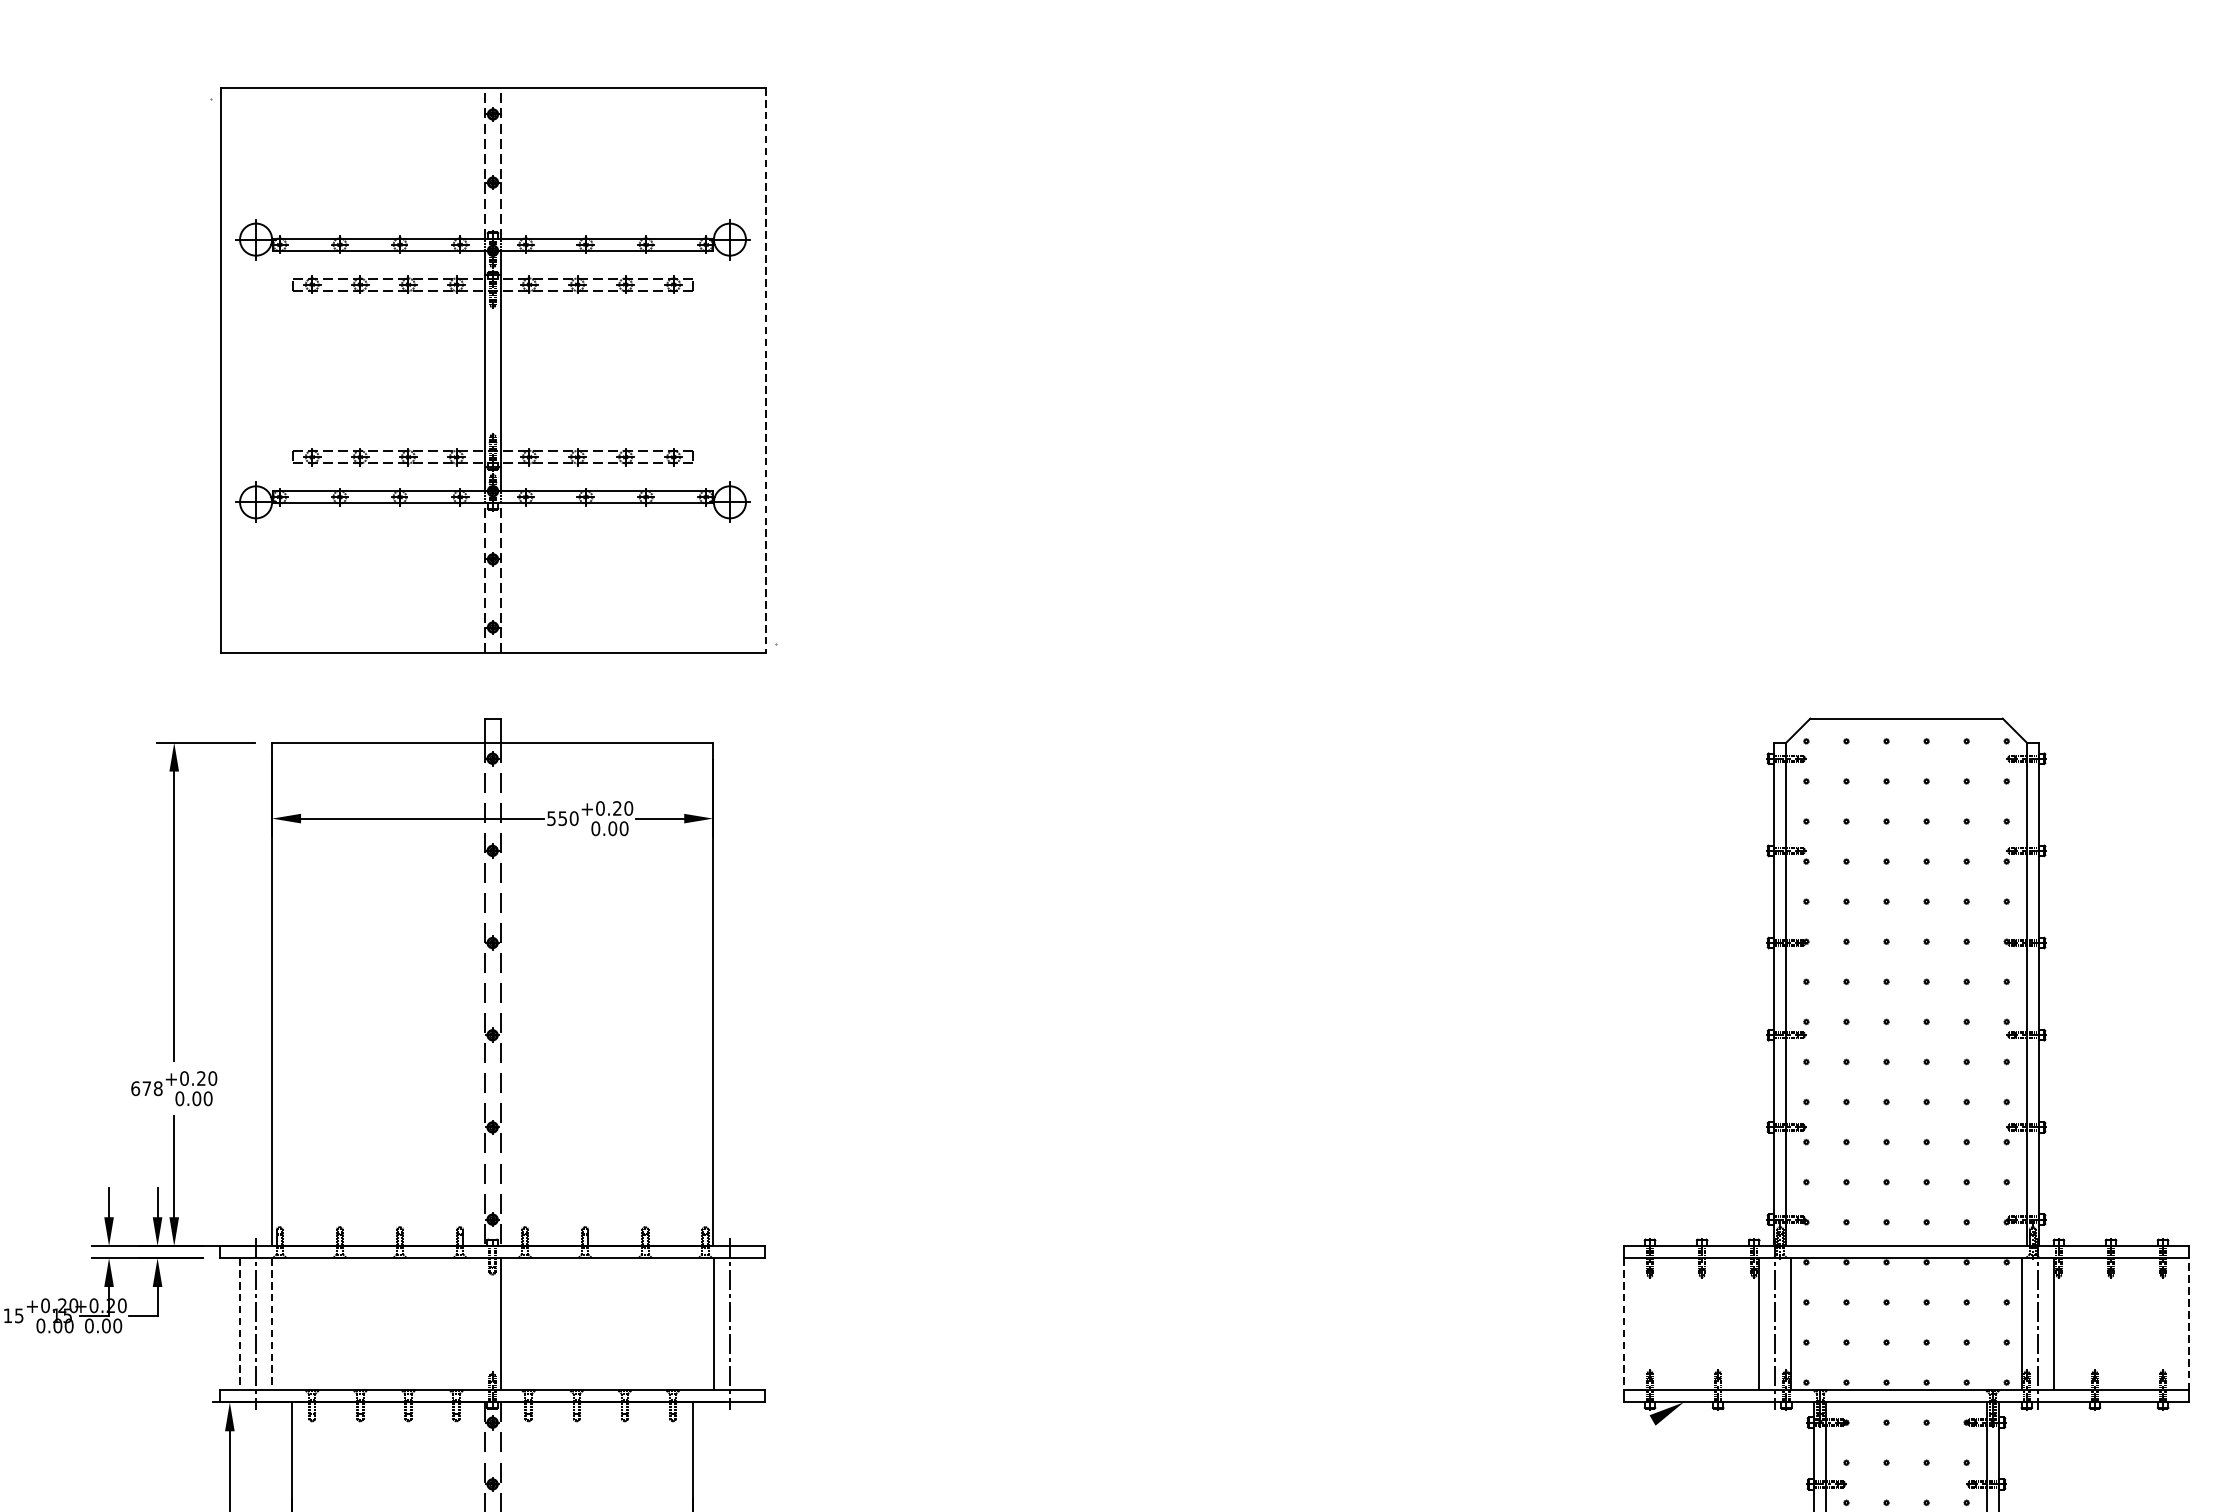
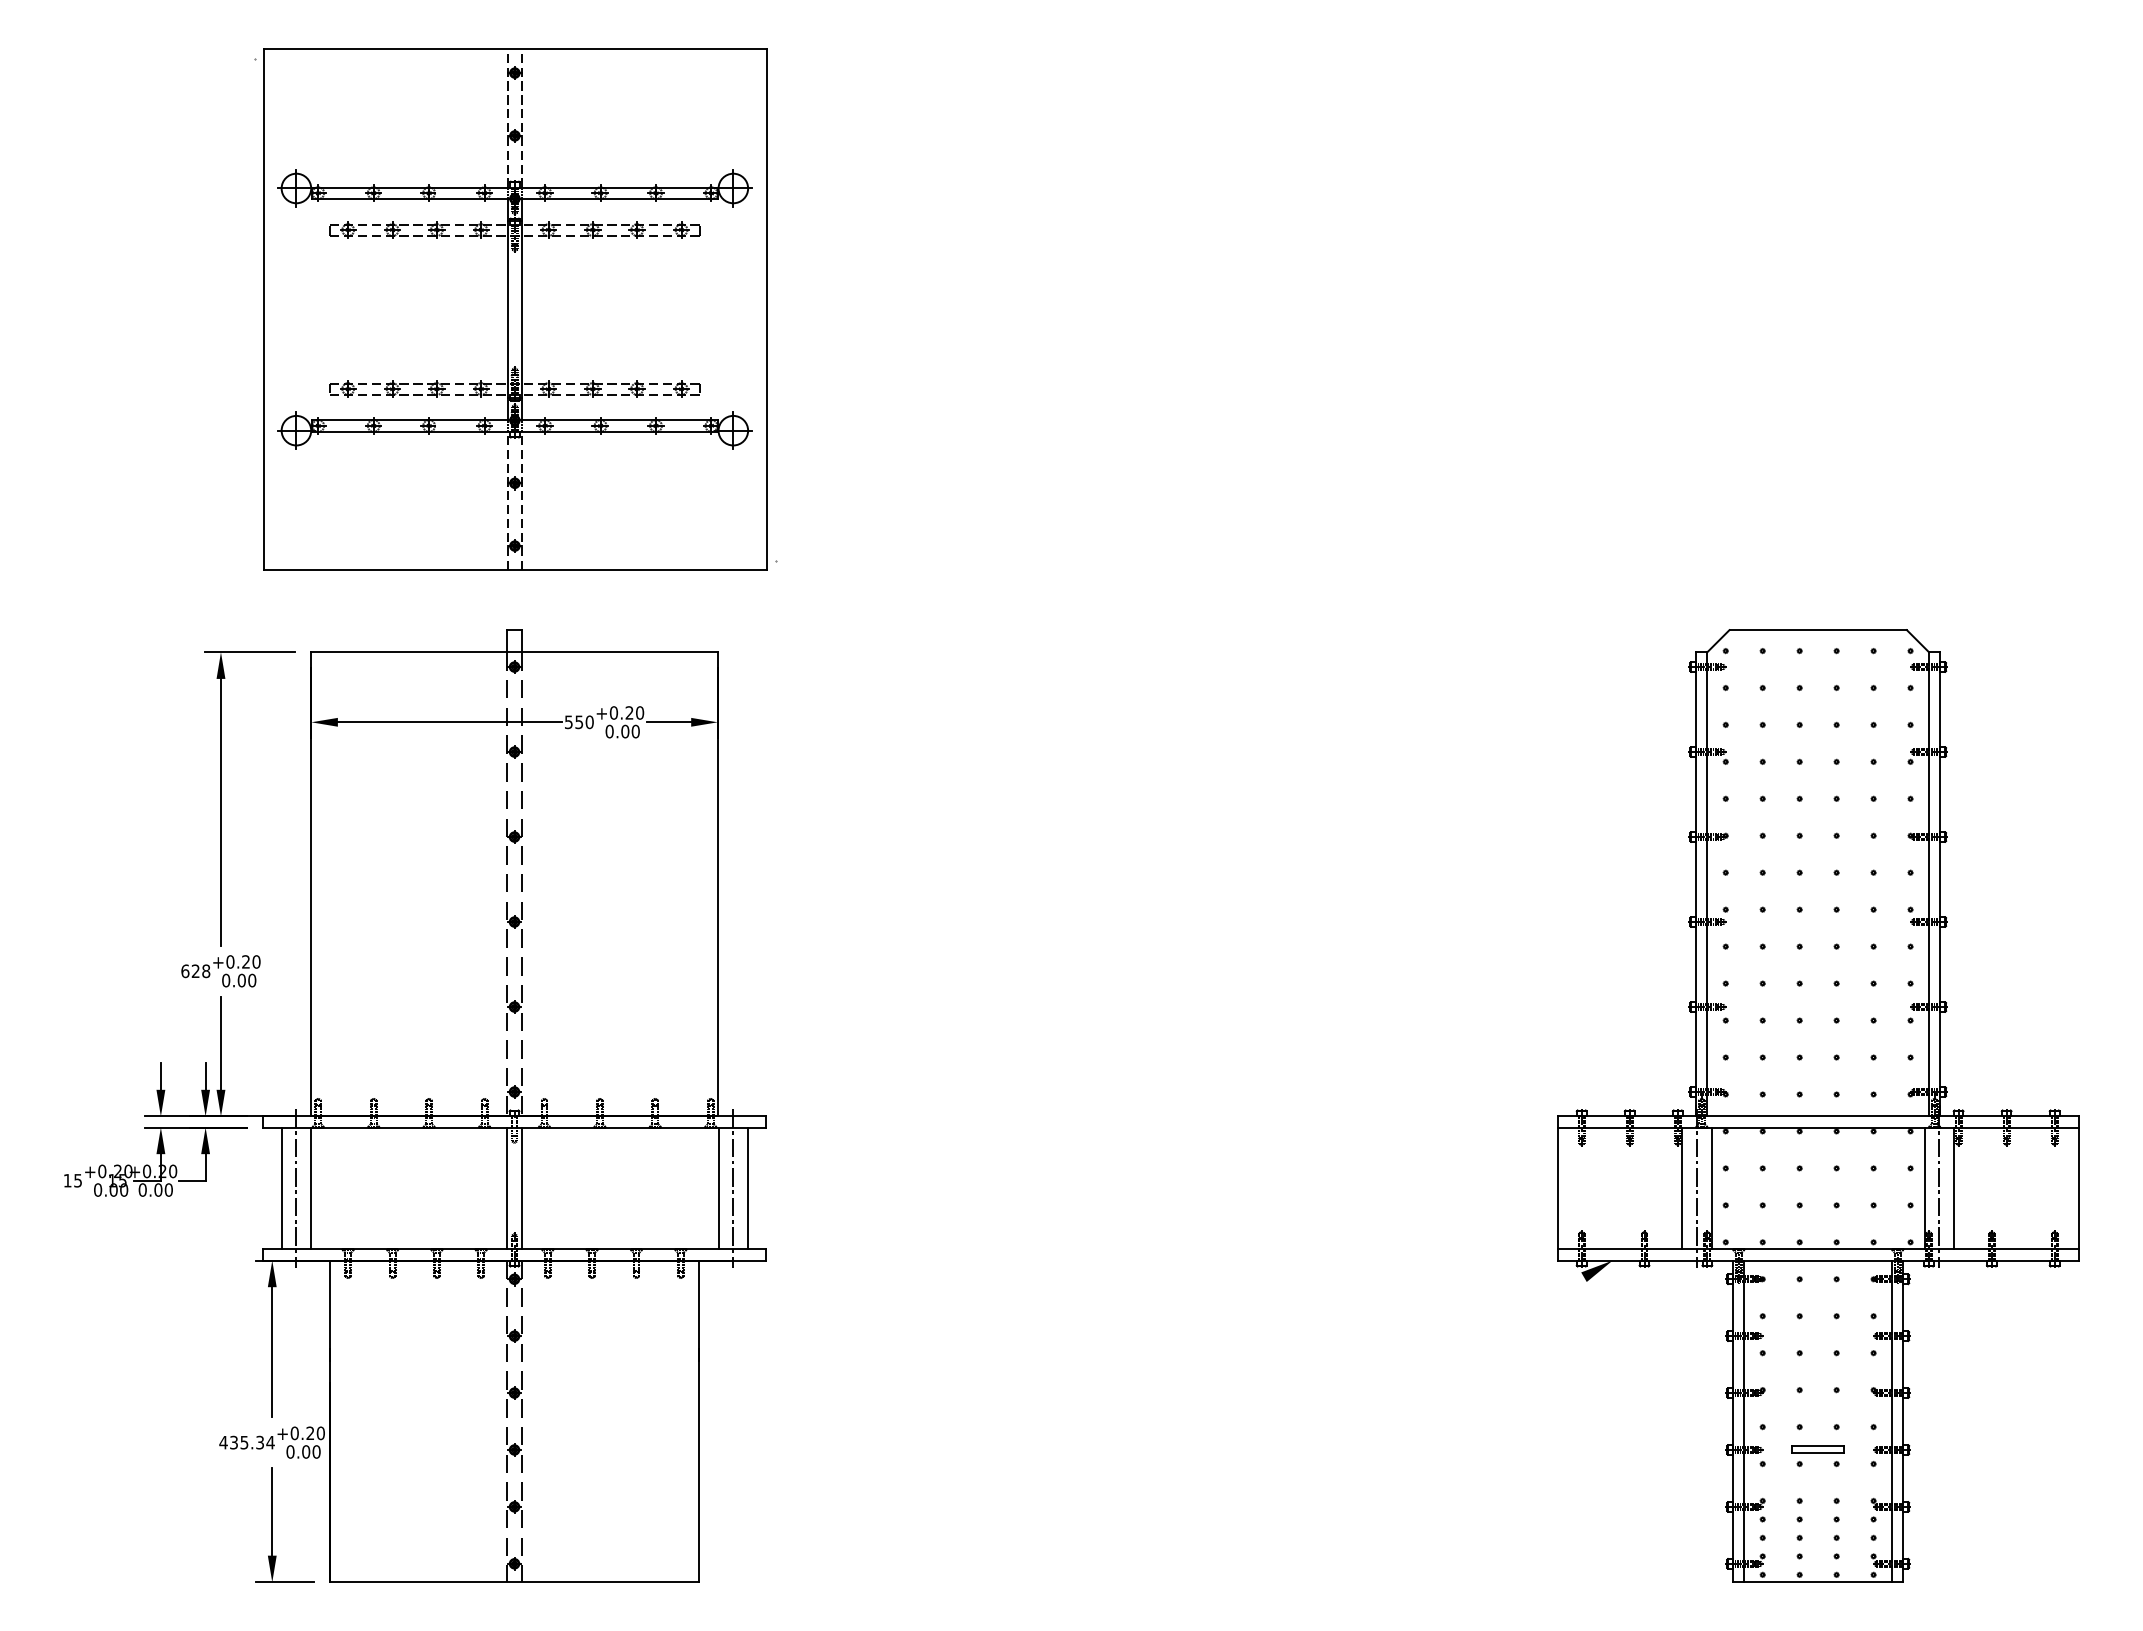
line: (765, 370) -> (766, 309), dashed -> solid
text: (146, 1087) -> (195, 970), 678 -> 628
line: (239, 1324) -> (281, 1188), dashed -> solid
line: (272, 1324) -> (311, 1188), dashed -> solid
line: (484, 1324) -> (507, 1188), added
line: (746, 1324) -> (748, 1188), added
line: (1623, 1324) -> (1557, 1188), dashed -> solid
line: (2188, 1324) -> (2078, 1188), dashed -> solid

